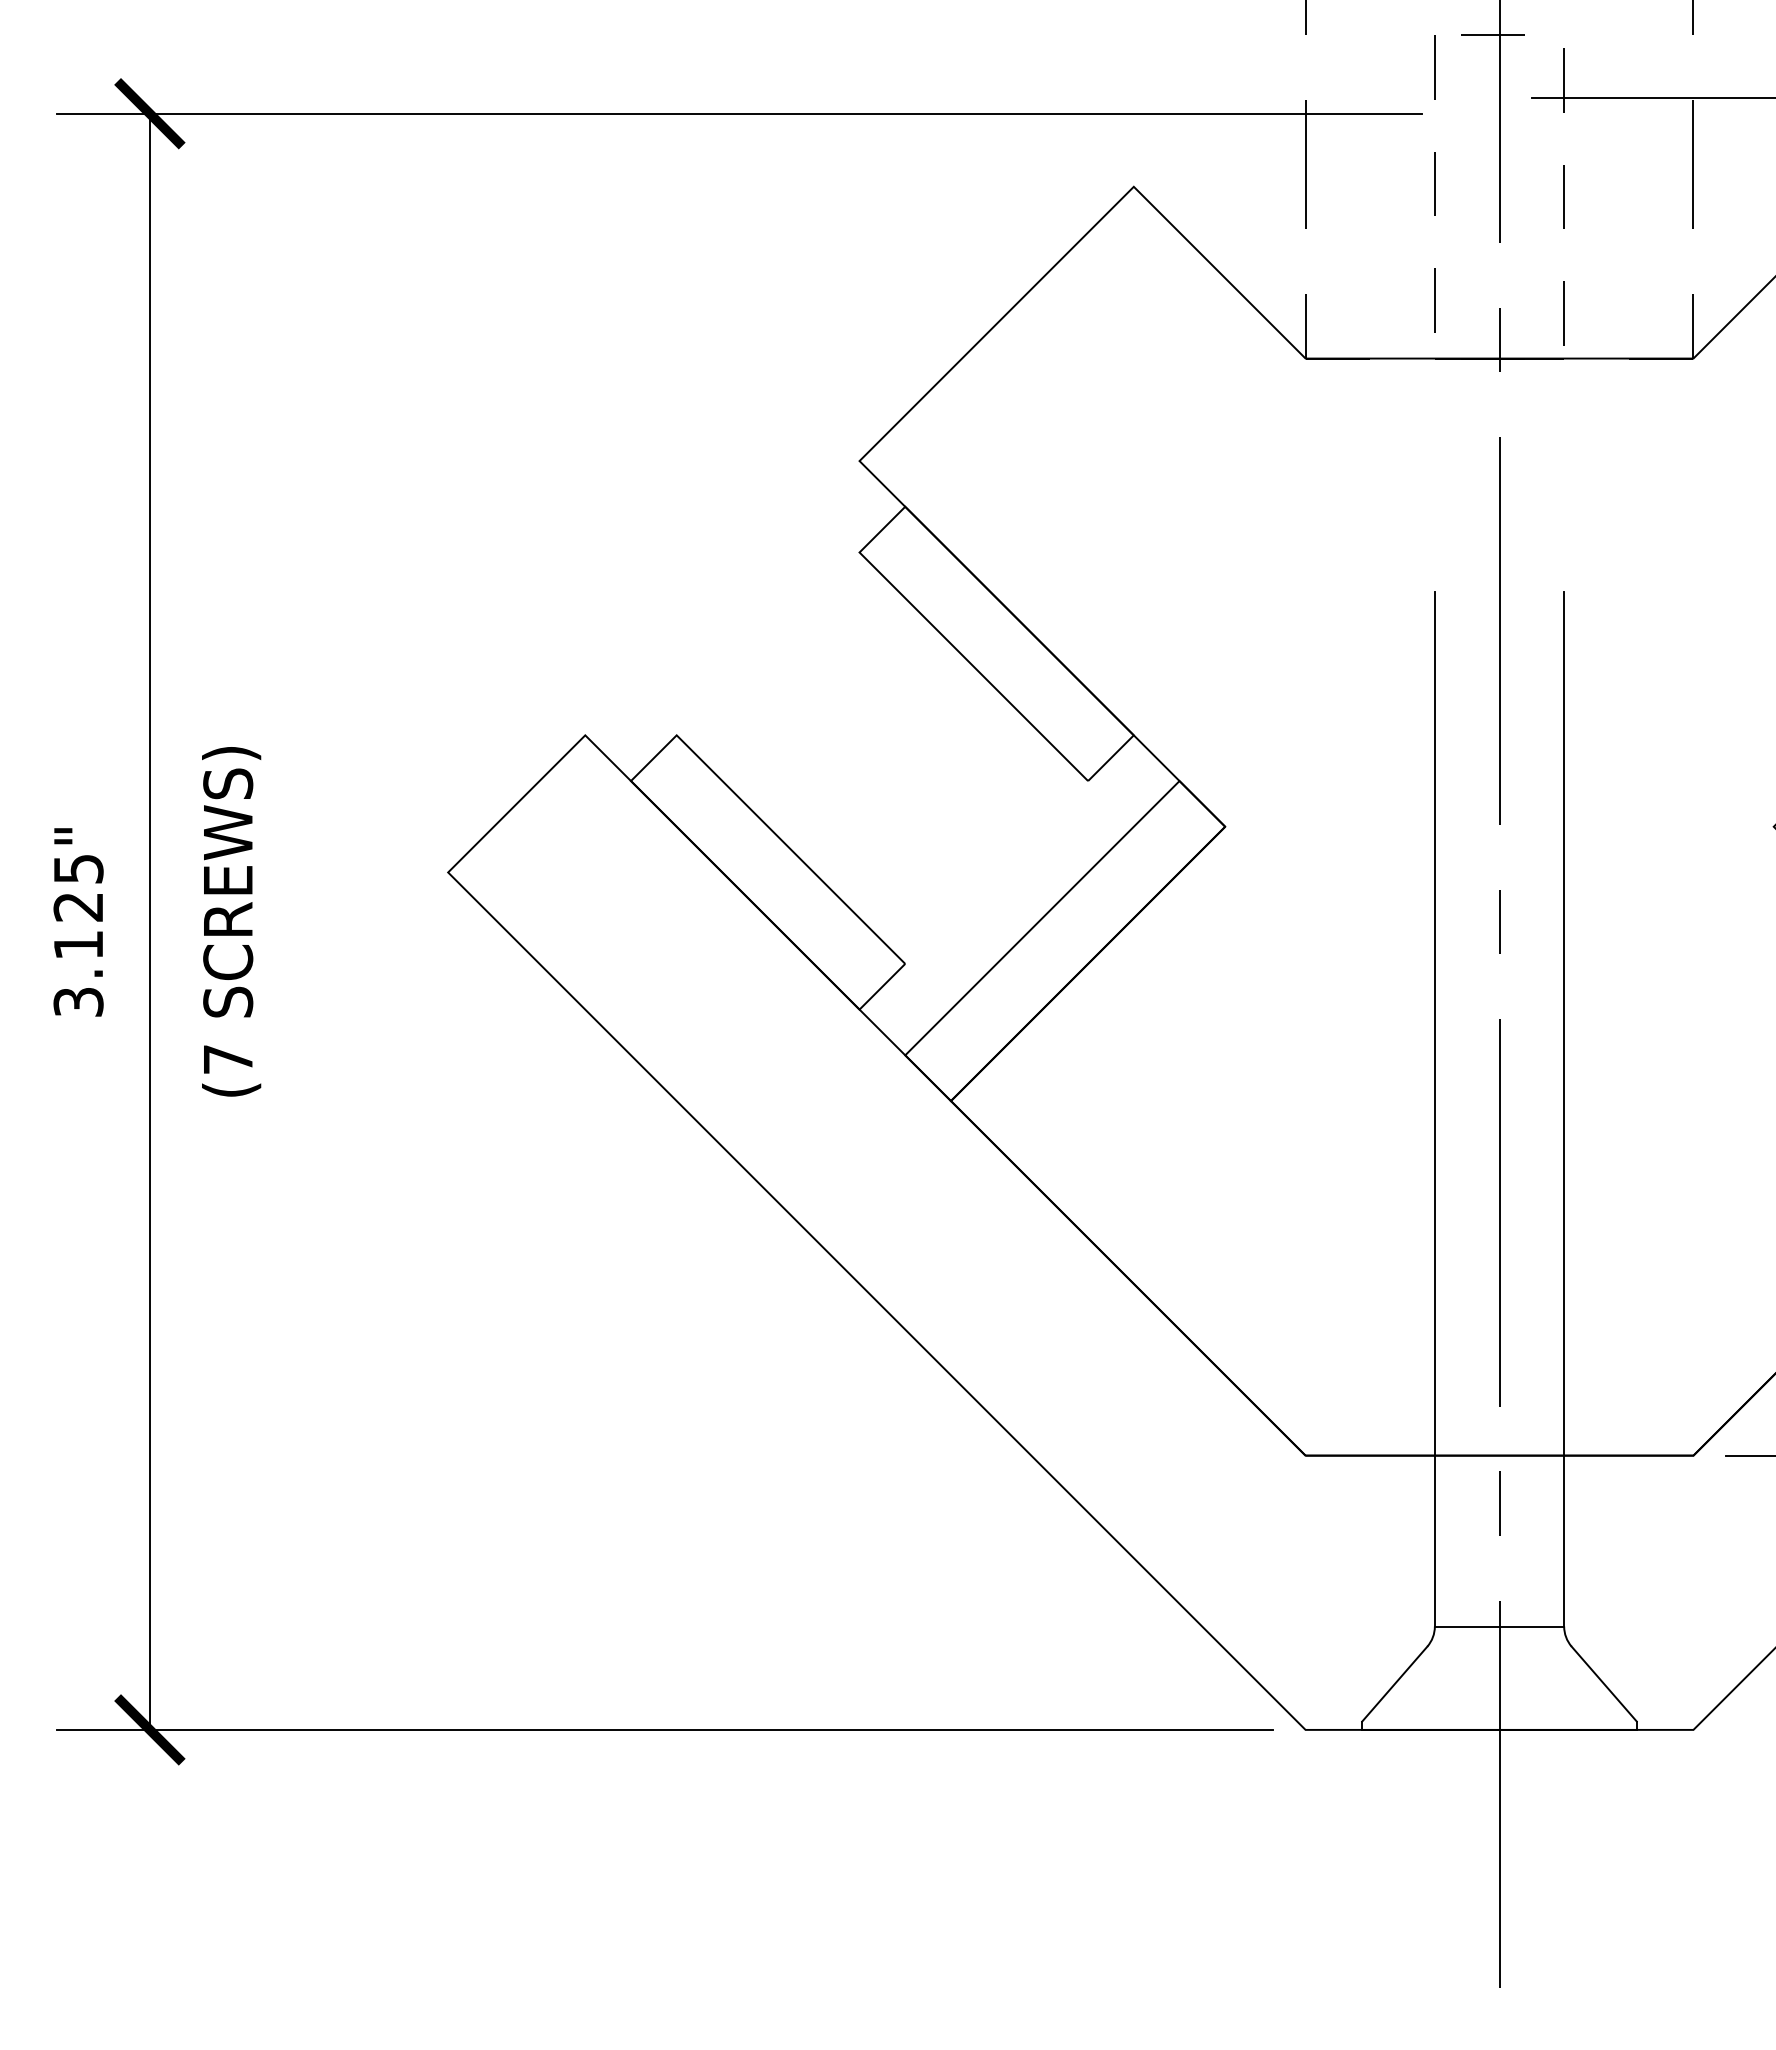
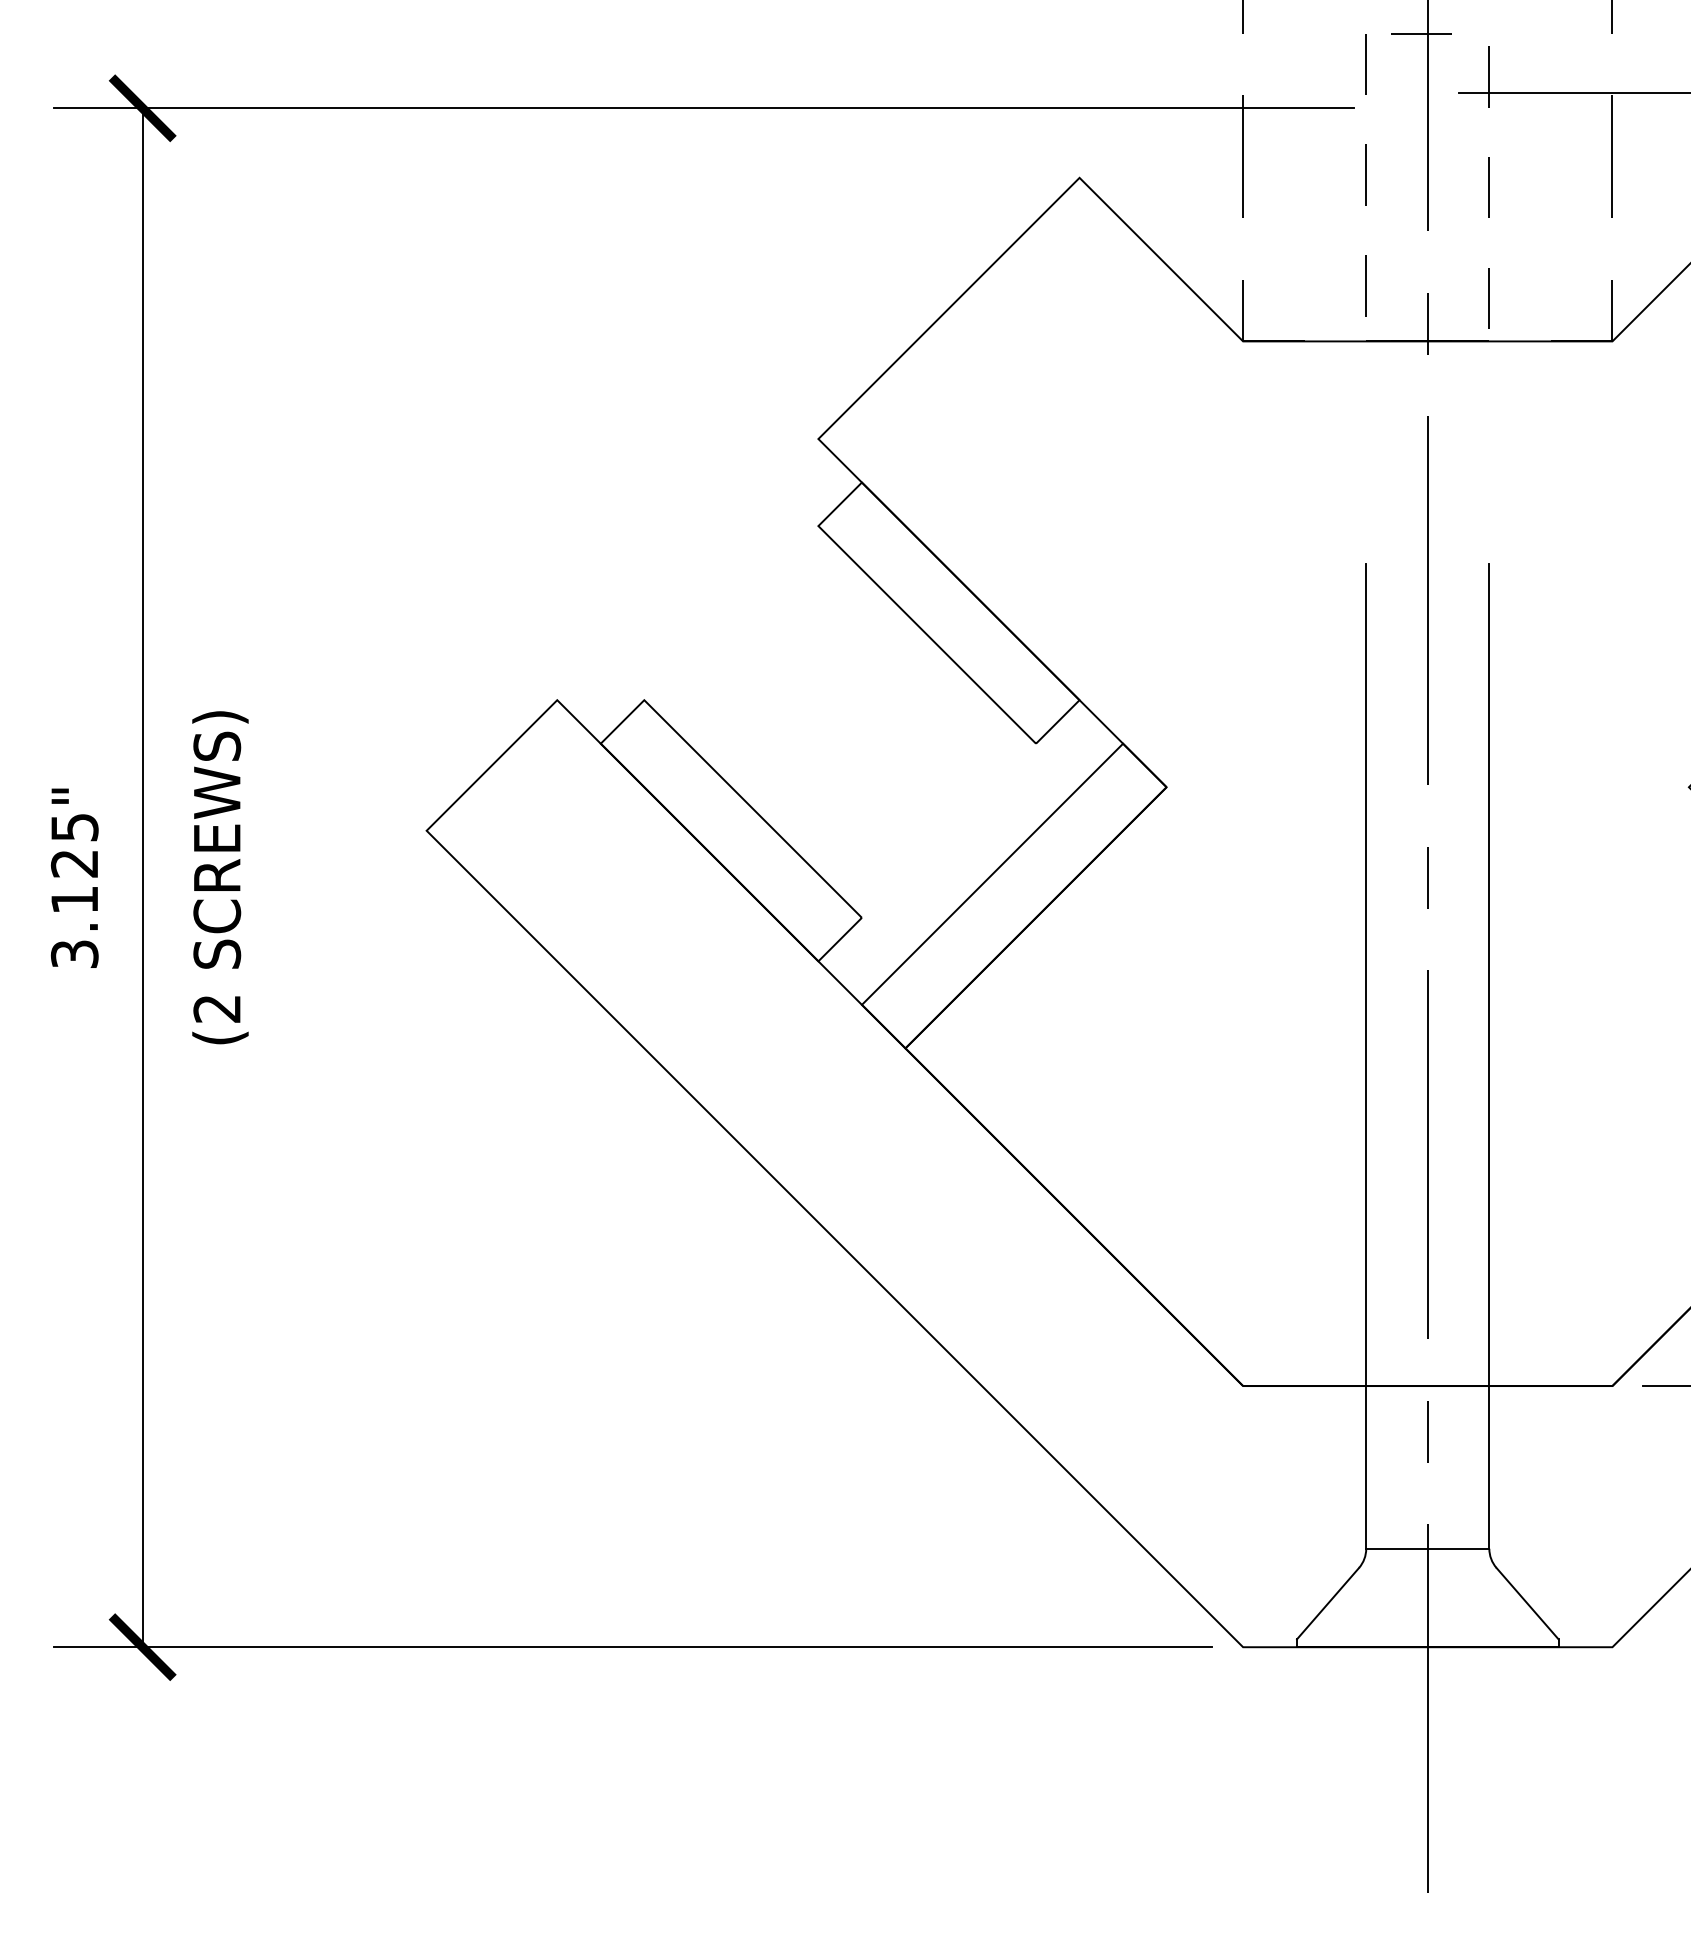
text: (227, 1059) -> (216, 1008), (7 -> (2

